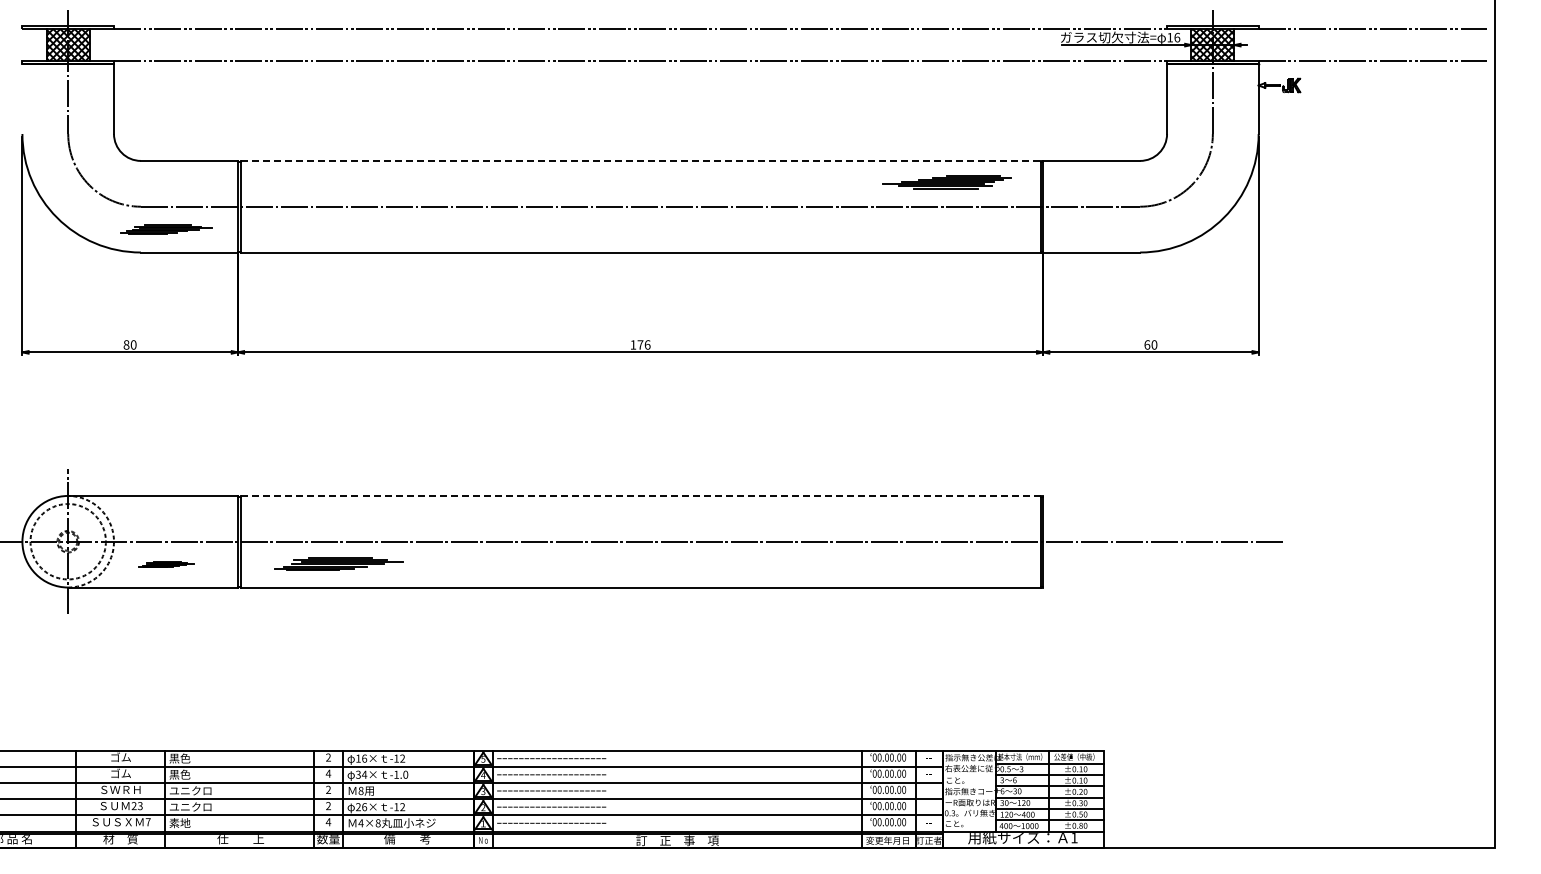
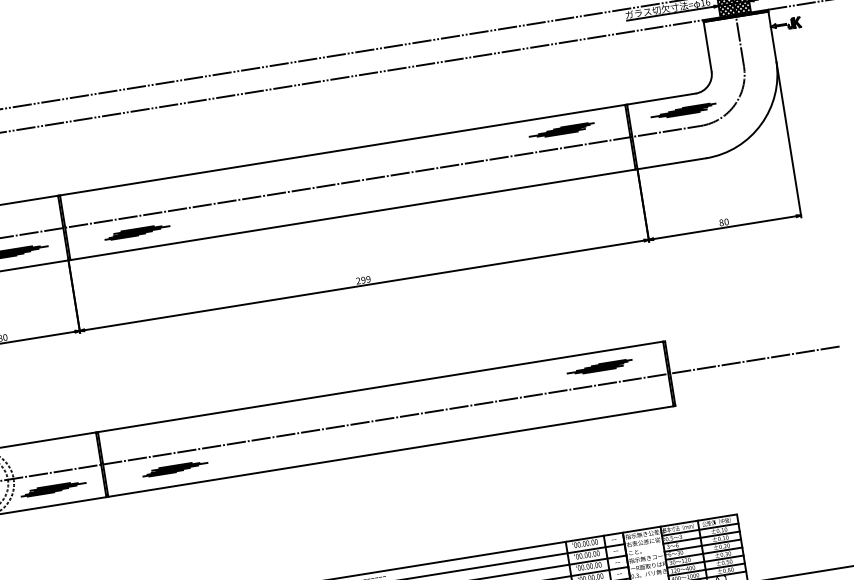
line: (640, 160) -> (342, 149), dashed -> solid
part: (947, 182) -> (561, 130), size x0.71
part: (1119, 182) -> (683, 111), added
part: (339, 228) -> (137, 231), added
text: (640, 344) -> (363, 279), 176 -> 299
text: (1147, 344) -> (721, 222), 60 -> 80
line: (640, 495) -> (380, 386), dashed -> solid
part: (947, 517) -> (599, 367), added
part: (339, 563) -> (175, 468), size x0.71
part: (166, 564) -> (53, 488), size x1.67

